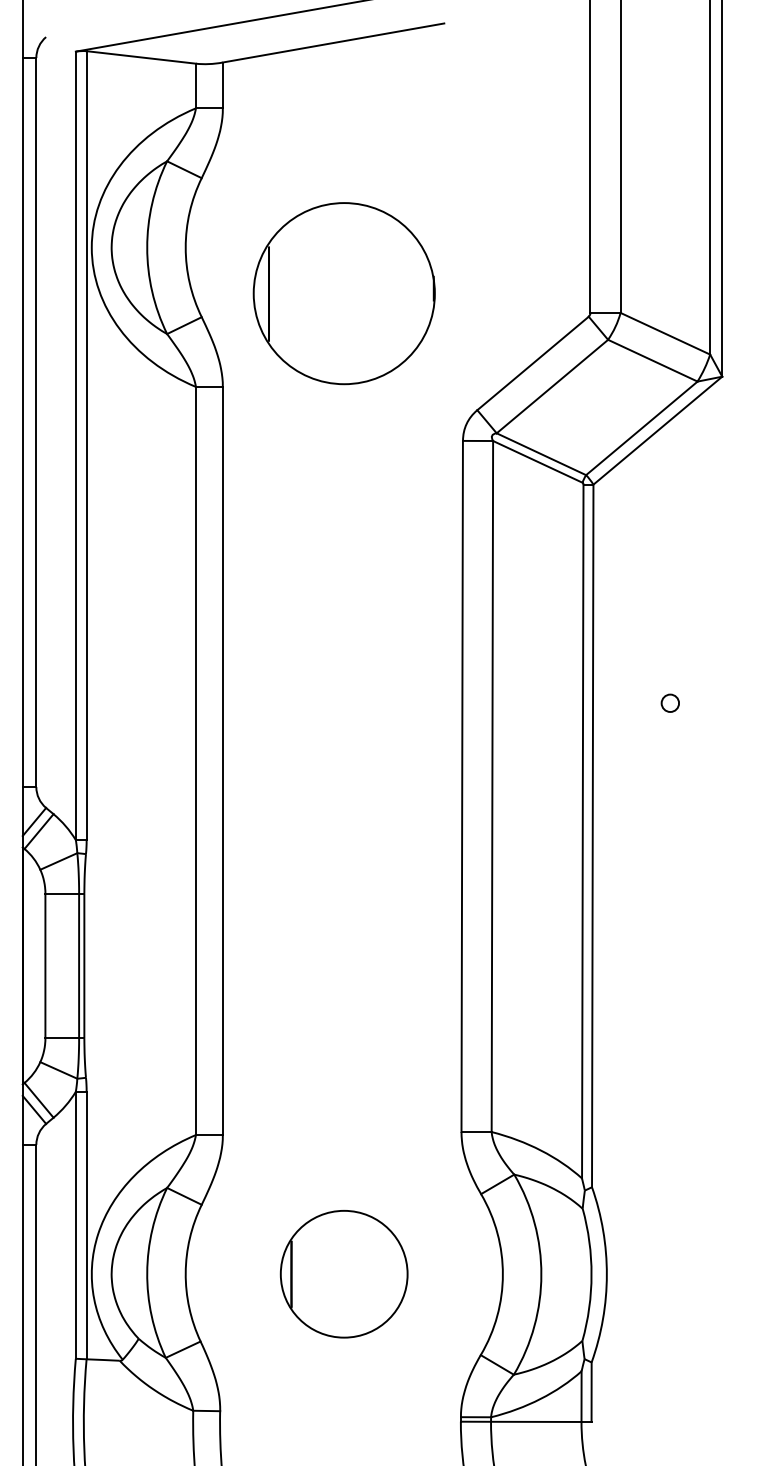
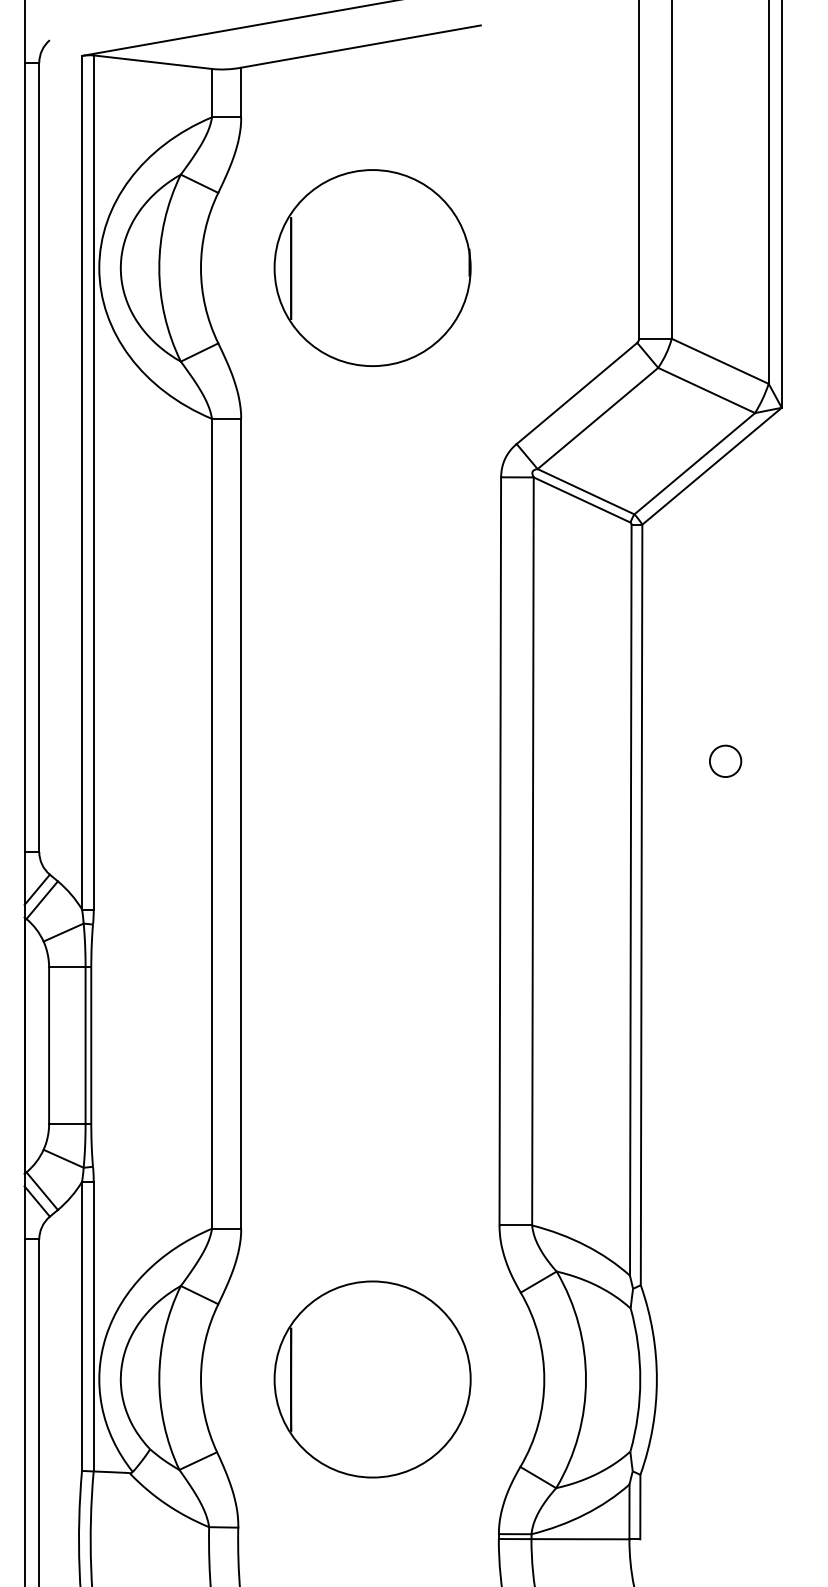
part: (343, 293) -> (371, 267), moved
circle: (669, 702) -> (724, 760), size x1.67
part: (343, 1273) -> (371, 1378), size x1.43

